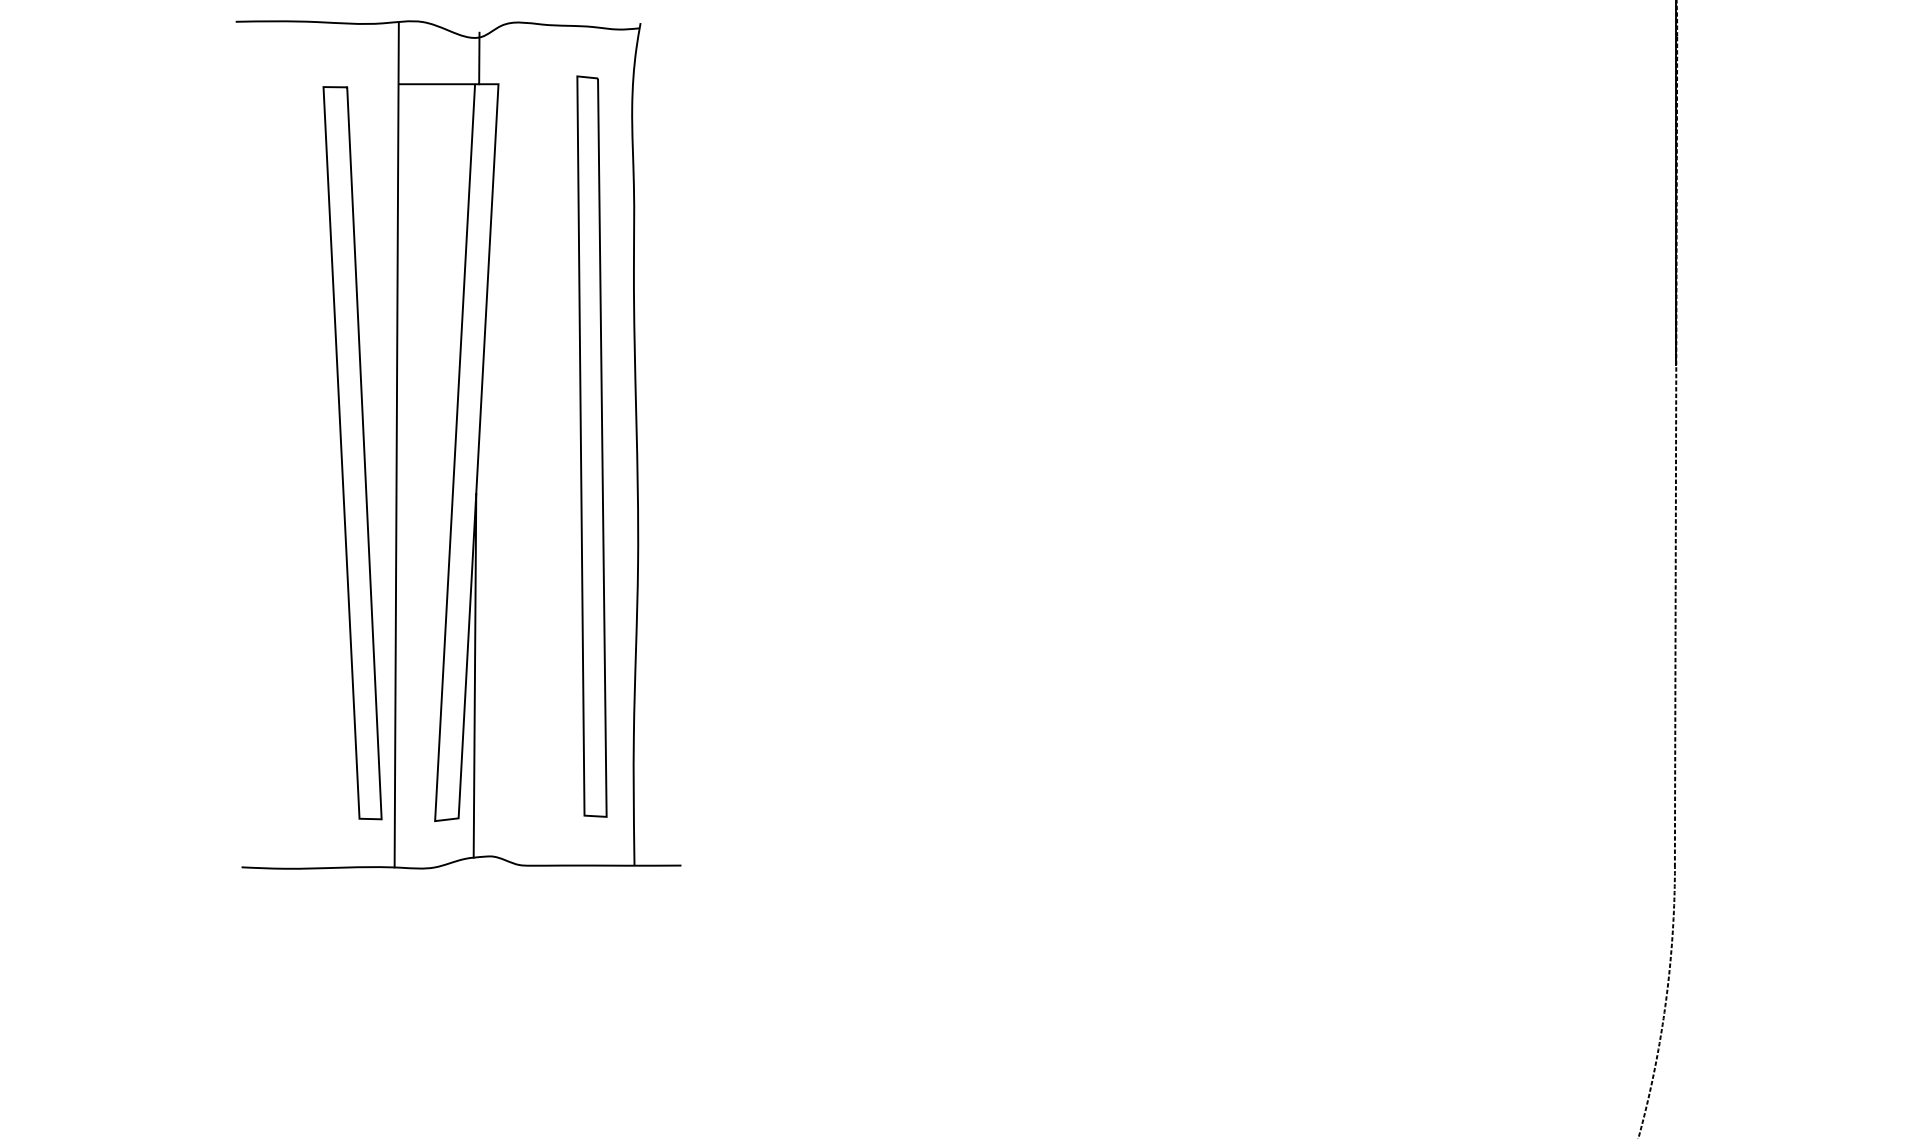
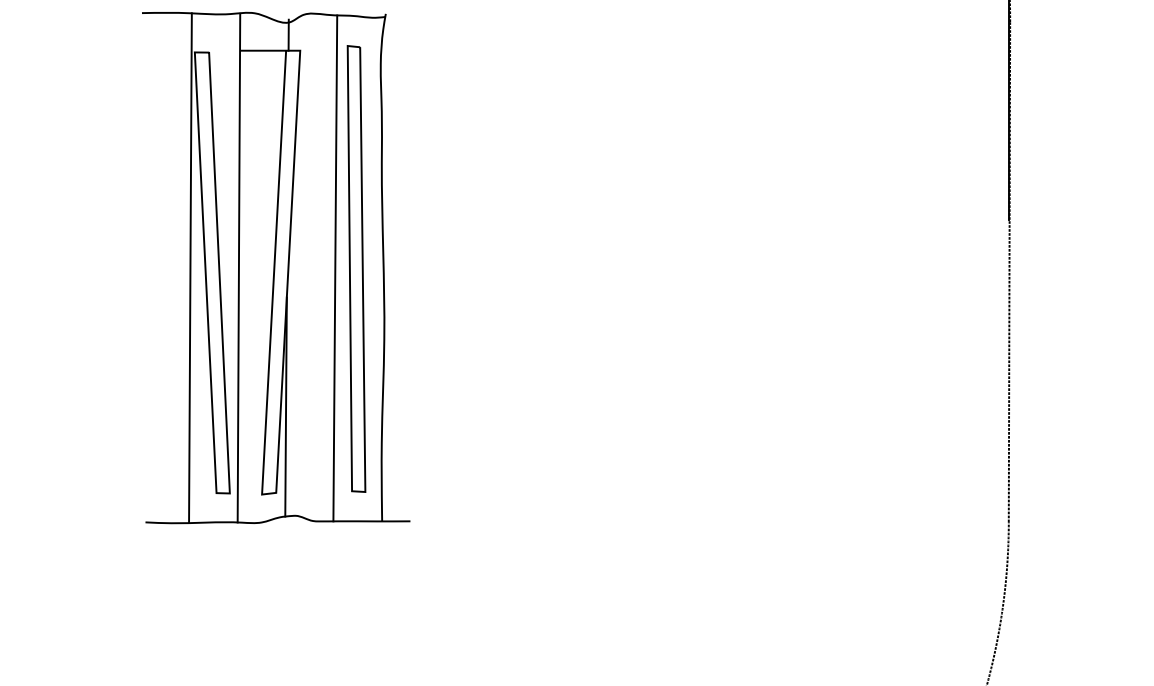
line: (316, 445) -> (190, 268), added
line: (557, 445) -> (335, 268), added

